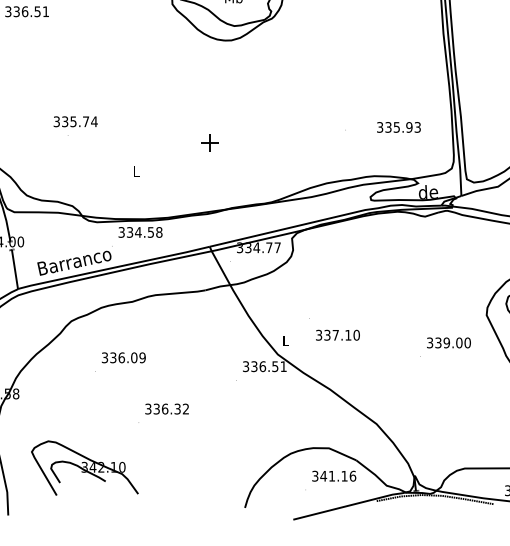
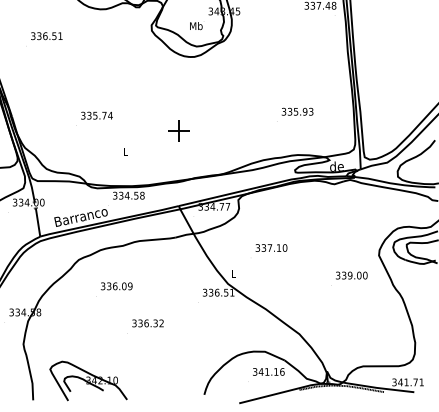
text: (75, 121) -> (96, 115), moved
text: (398, 127) -> (297, 111), moved
part: (209, 142) -> (178, 130), size x1.67
text: (337, 334) -> (271, 247), moved
part: (84, 467) -> (88, 380), moved

